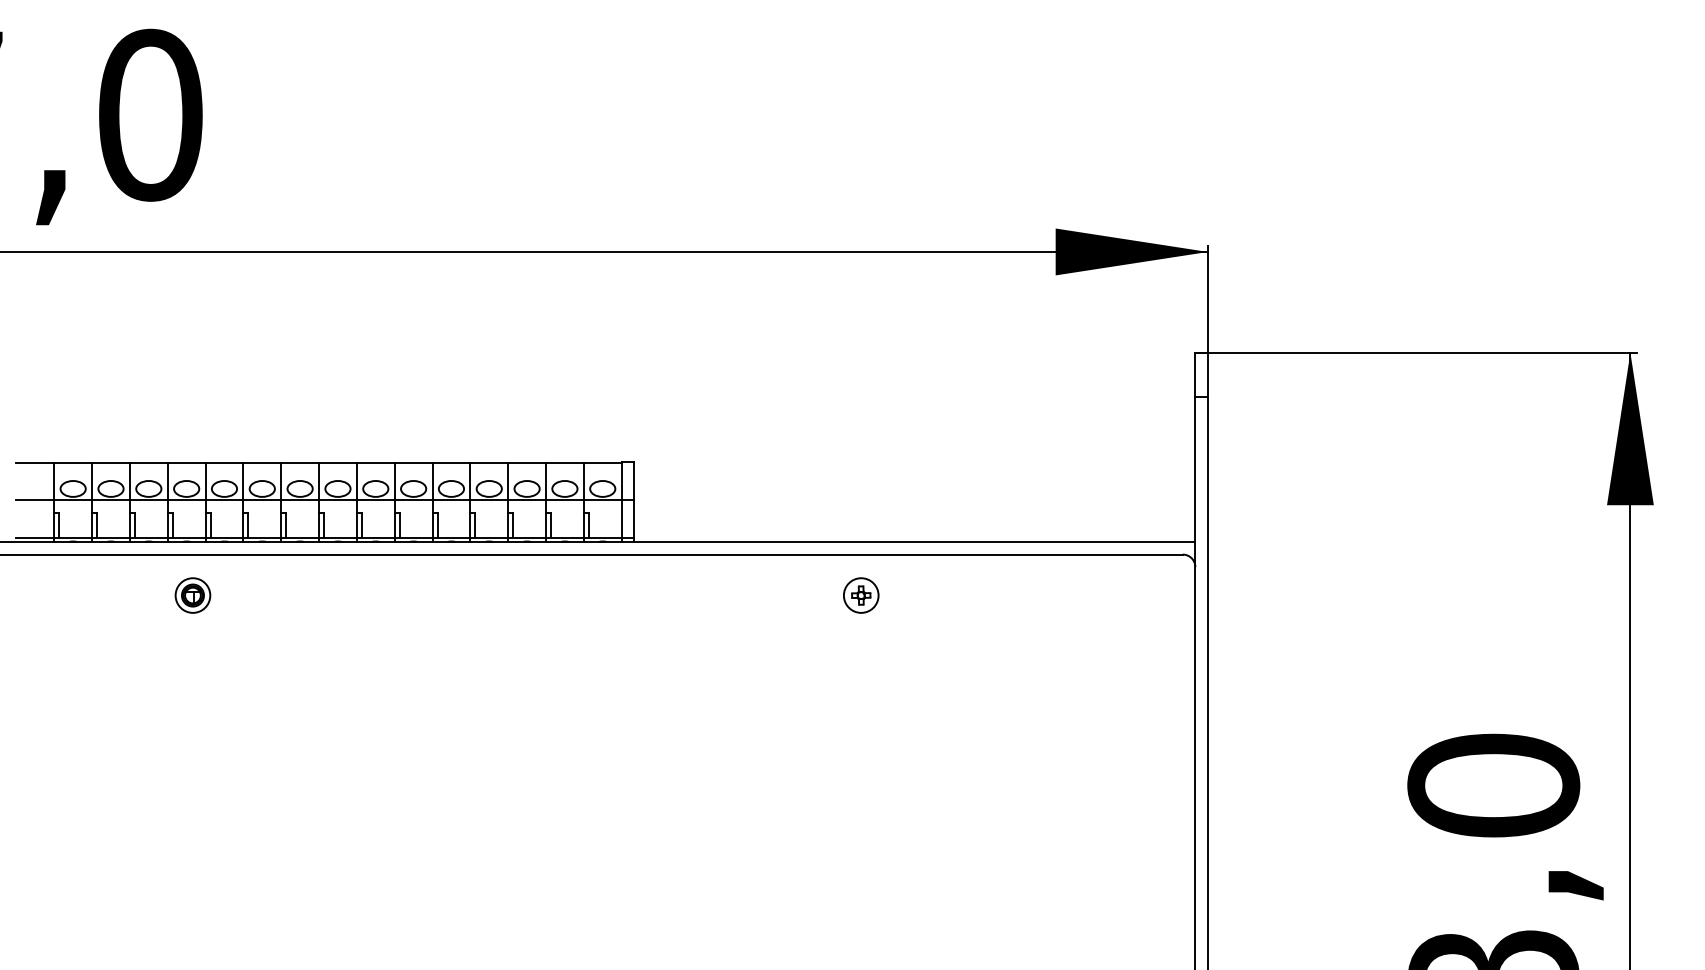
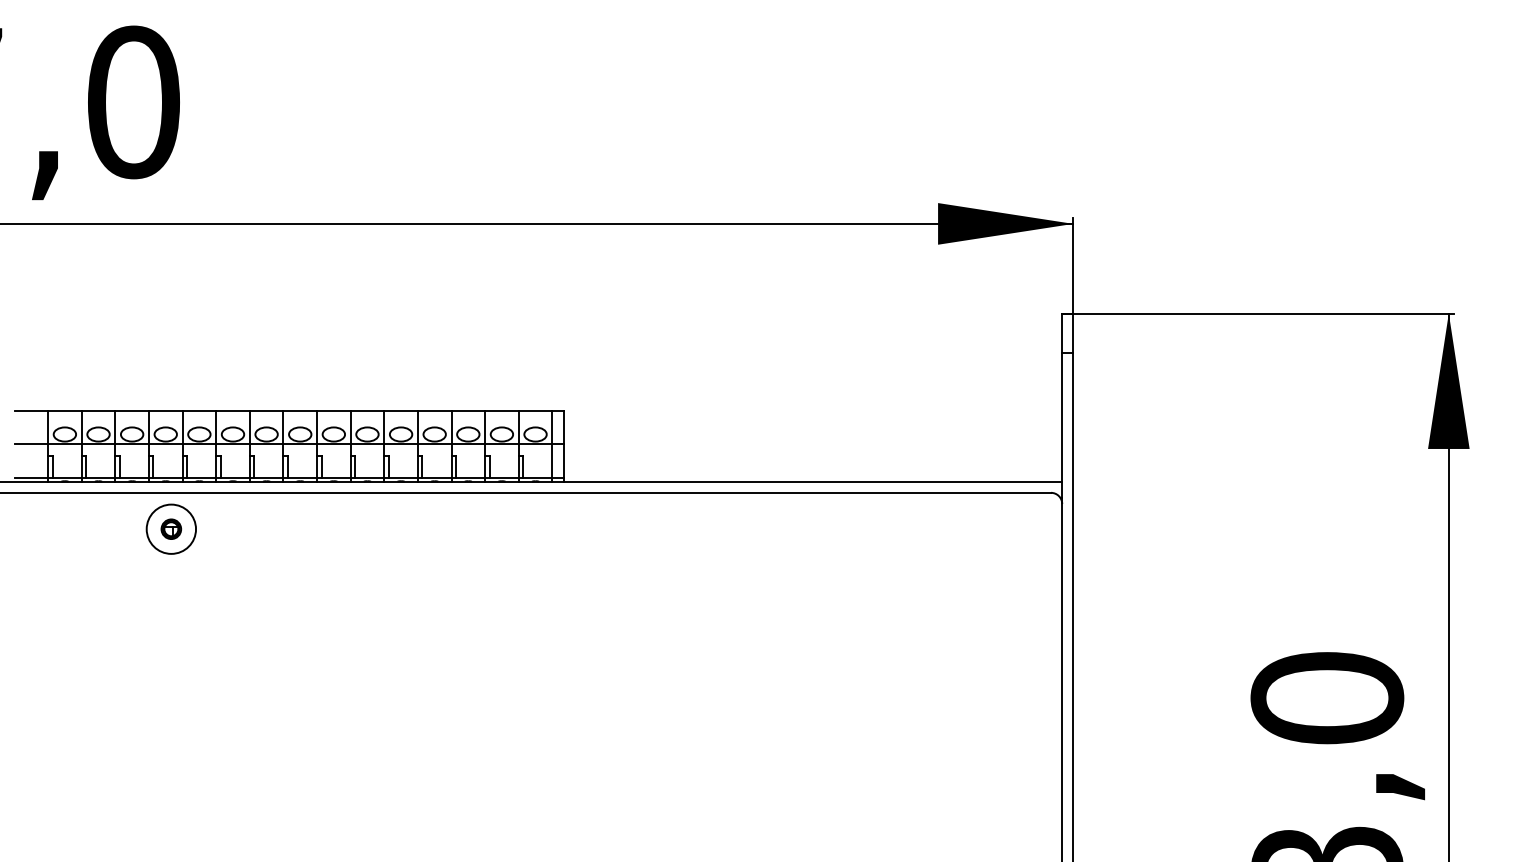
circle: (192, 595) -> (170, 529), size x1.6
part: (861, 595) -> (765, 529), removed

